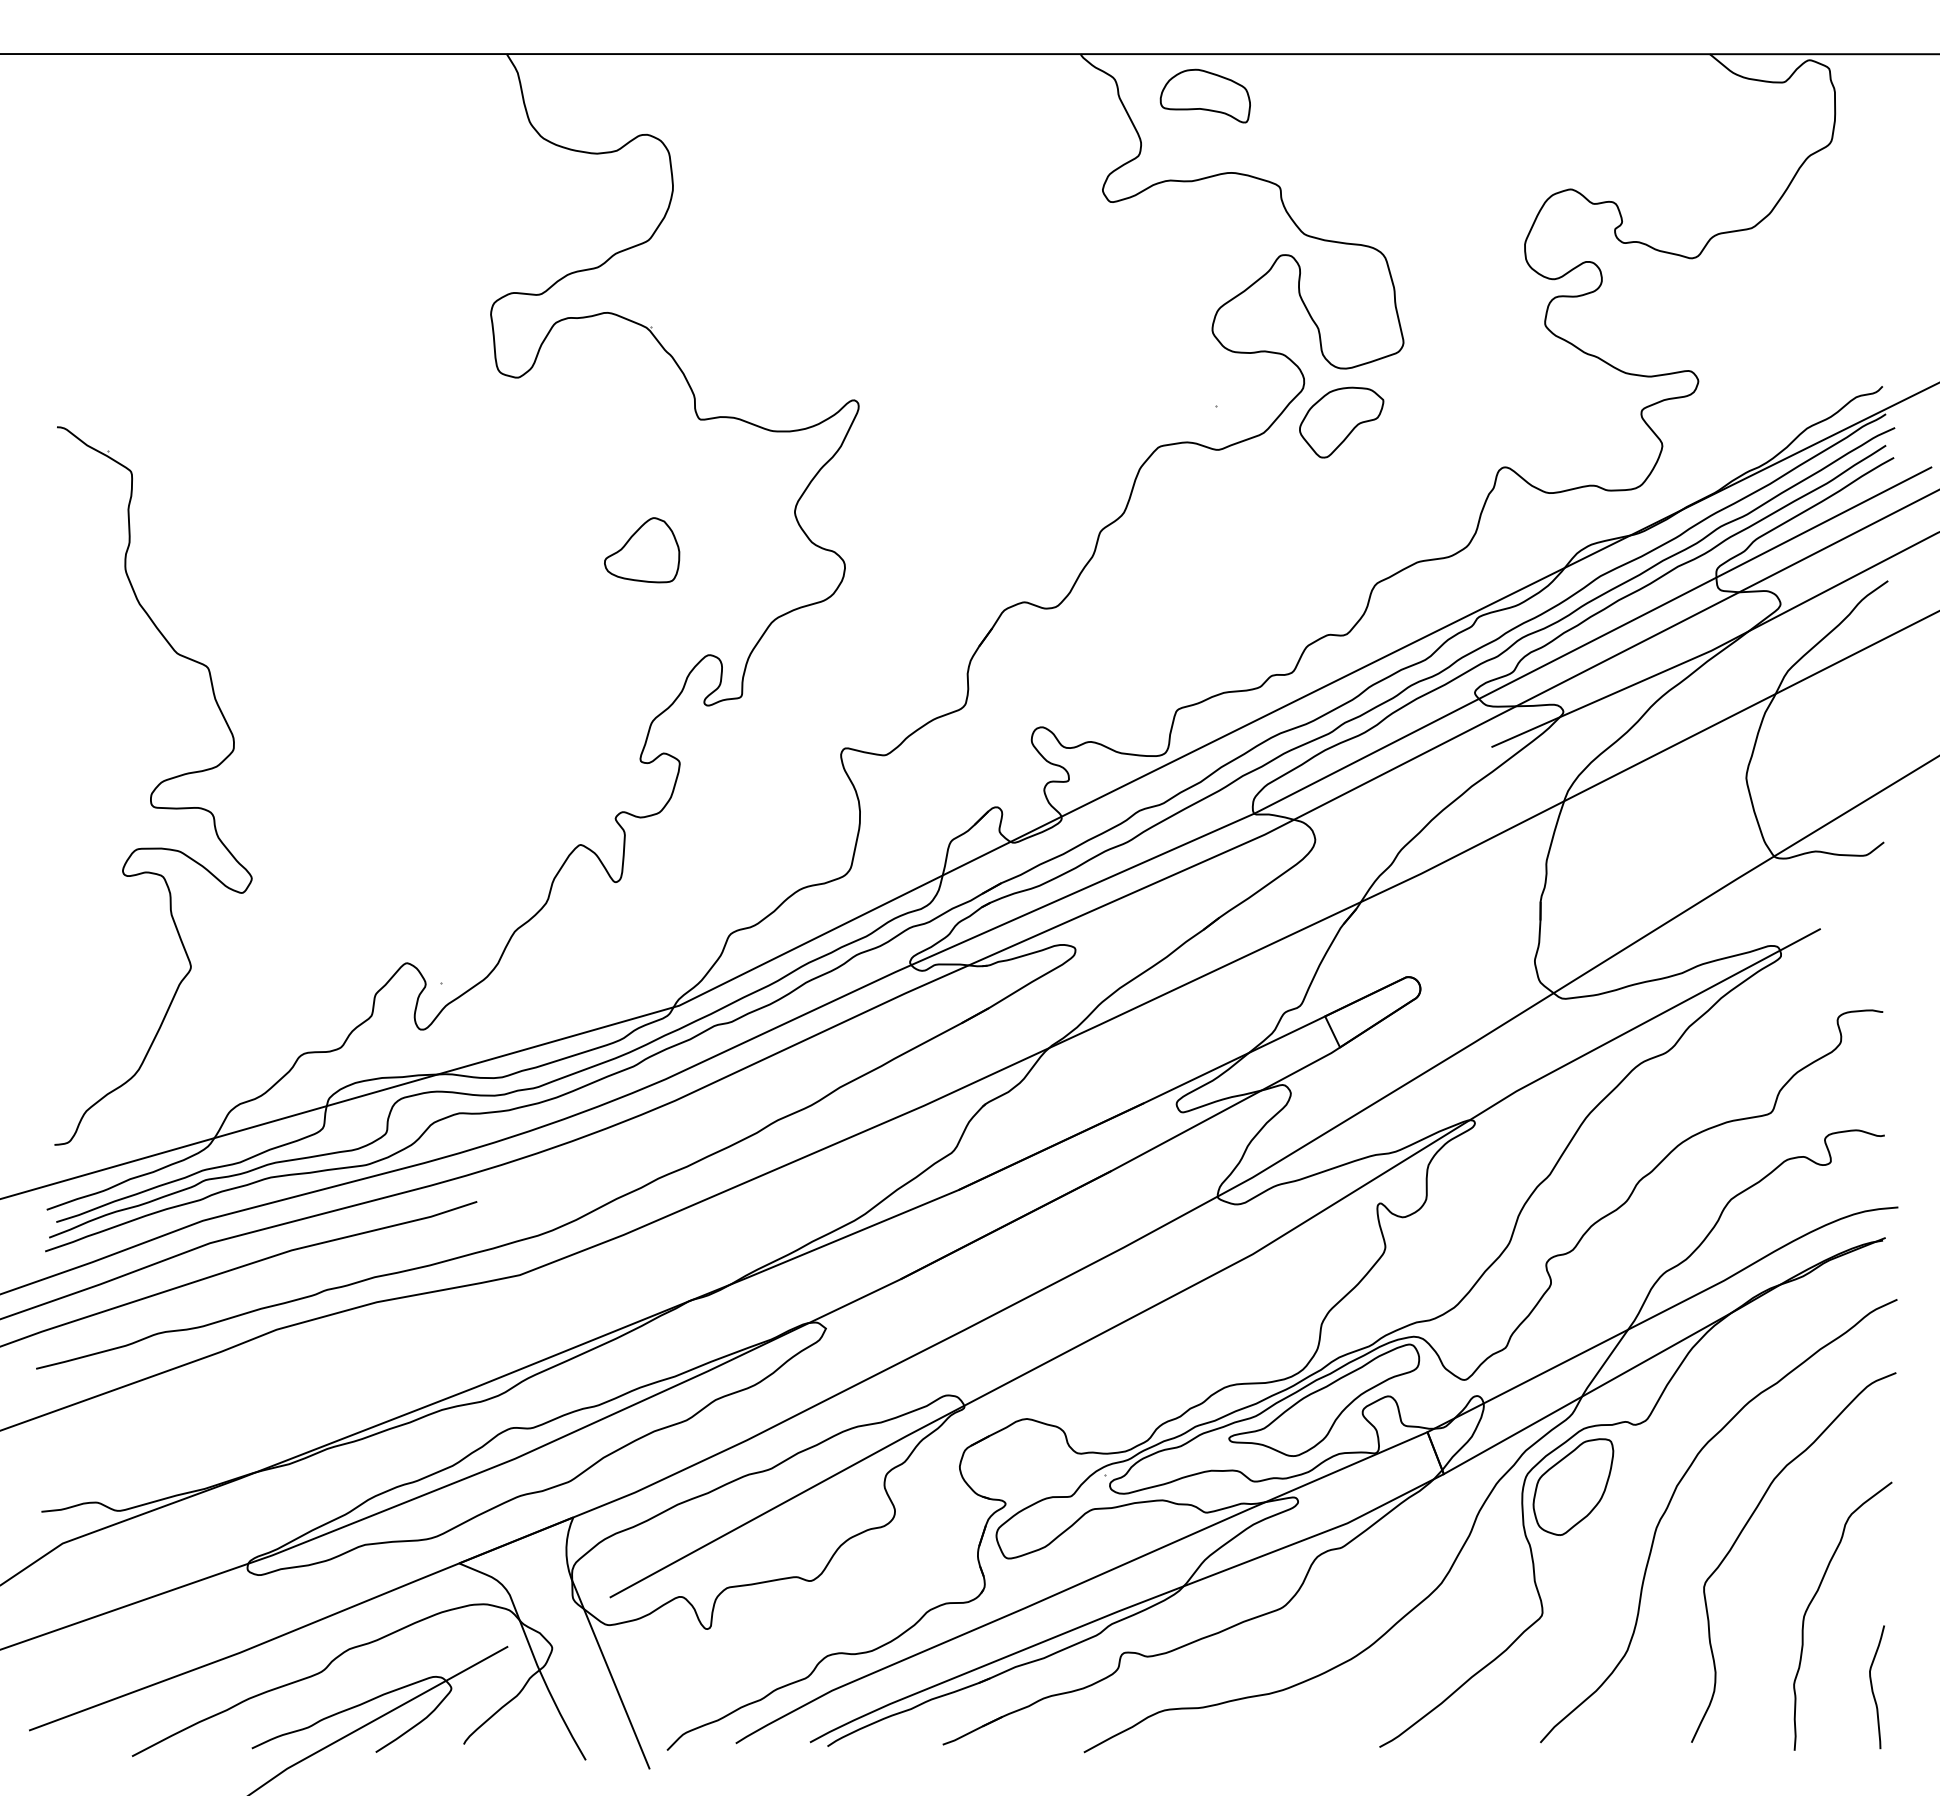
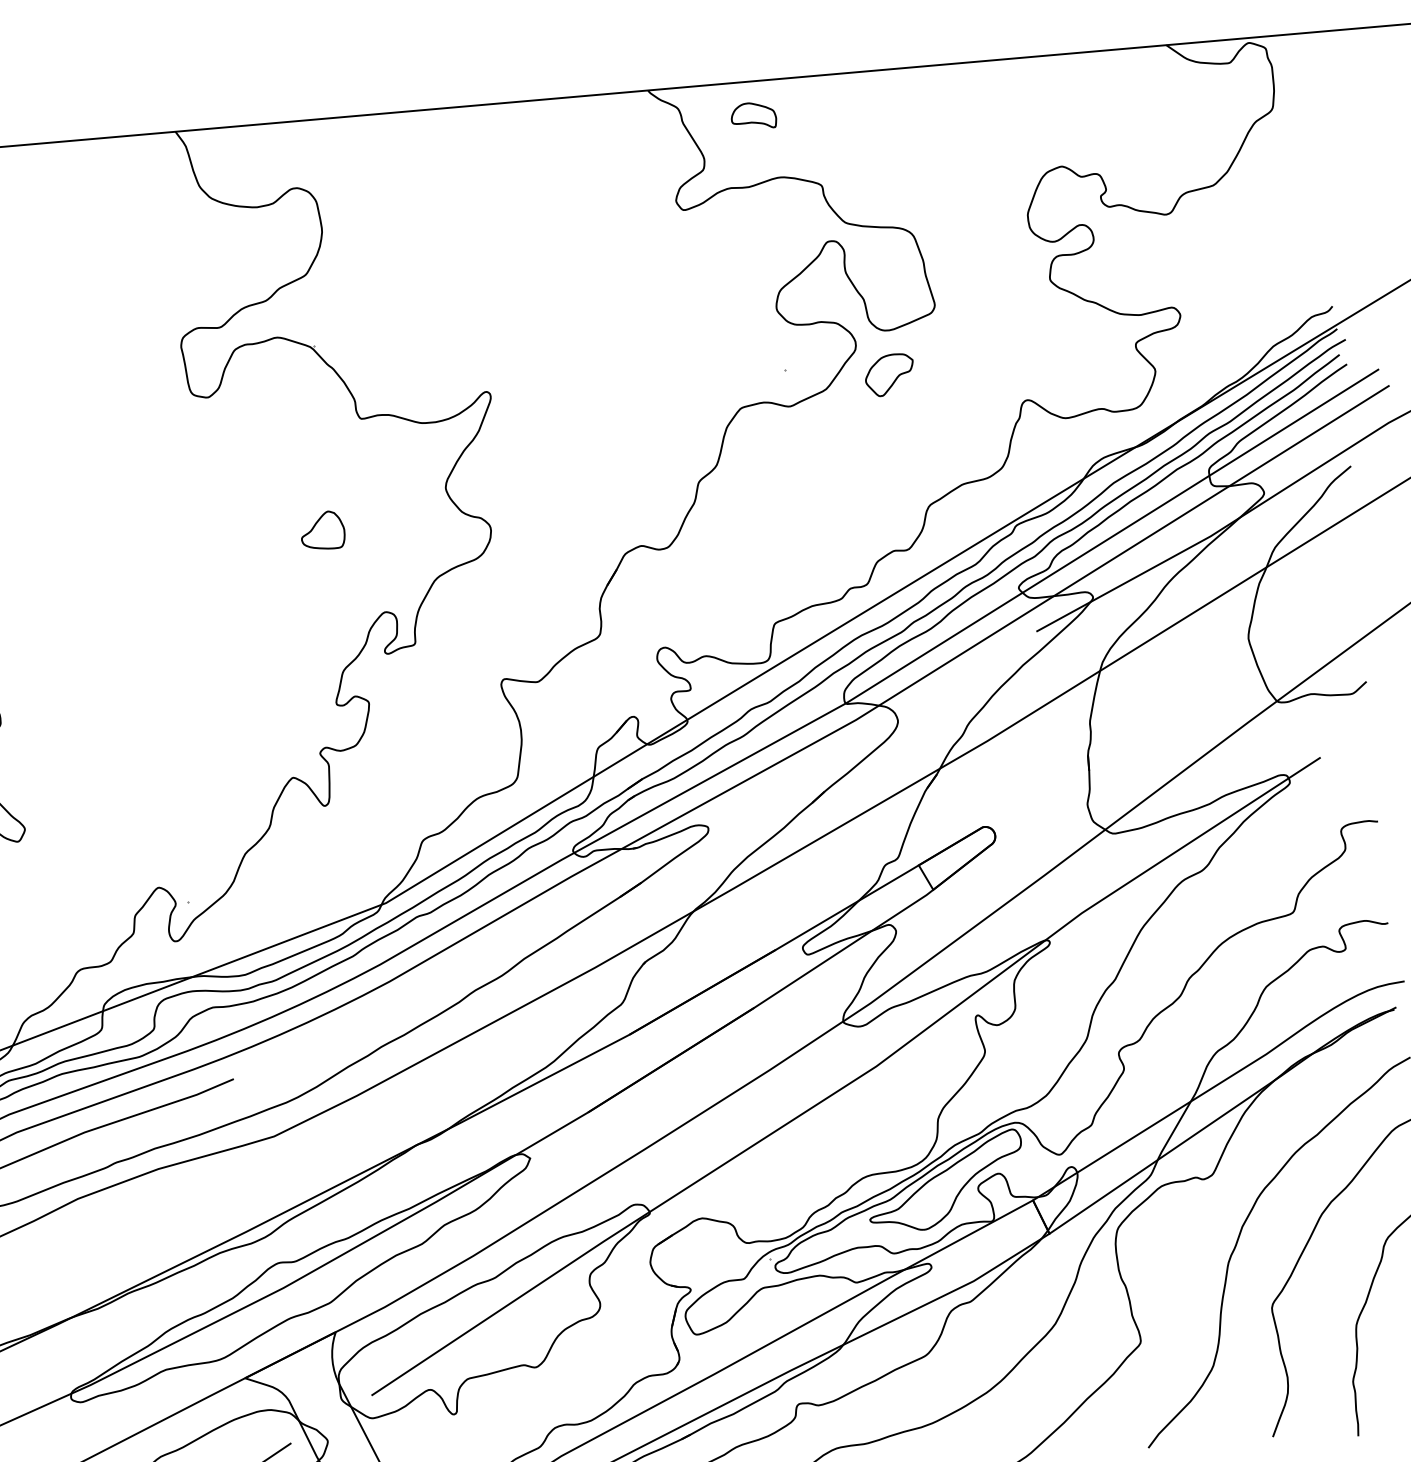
part: (1204, 95) -> (753, 115), size x0.6
part: (1341, 422) -> (889, 375), size x0.7
part: (642, 550) -> (323, 530), size x0.7
part: (1573, 1486) -> (1157, 1234), removed

